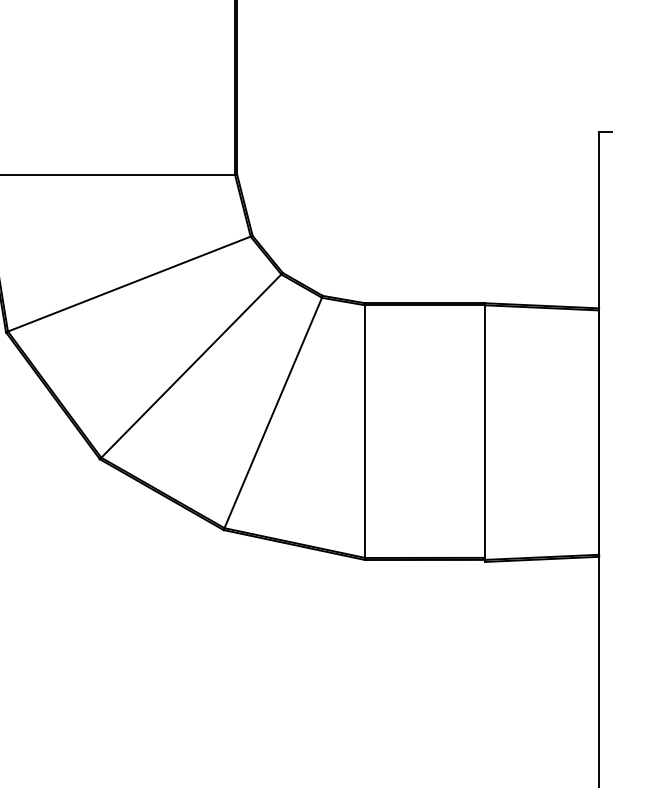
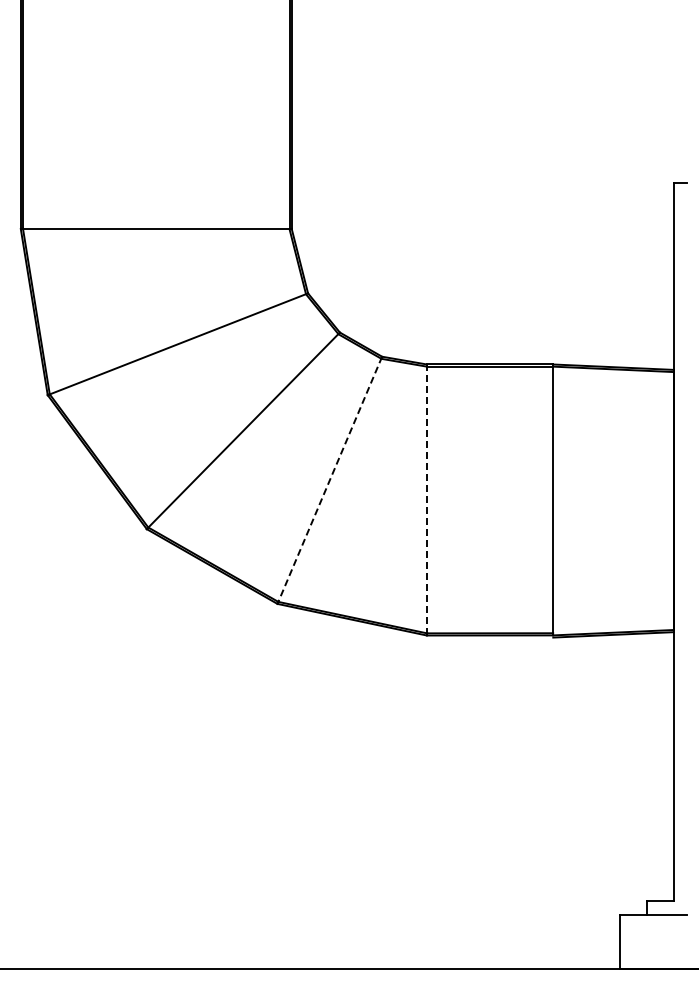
line: (272, 413) -> (329, 480), solid -> dashed
line: (364, 432) -> (426, 500), solid -> dashed

